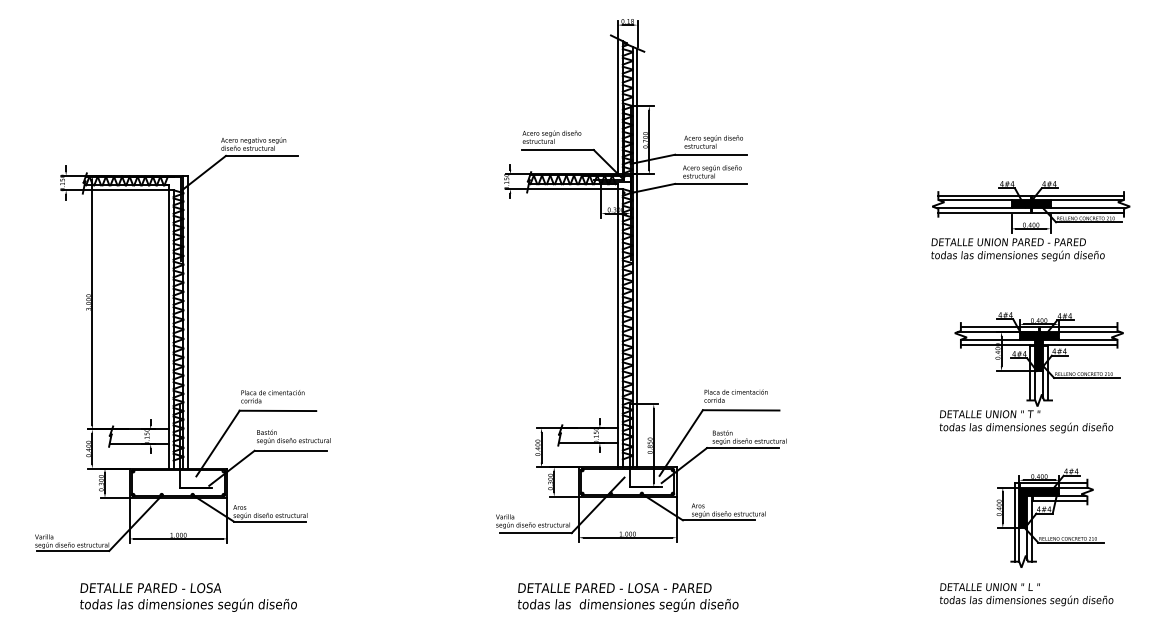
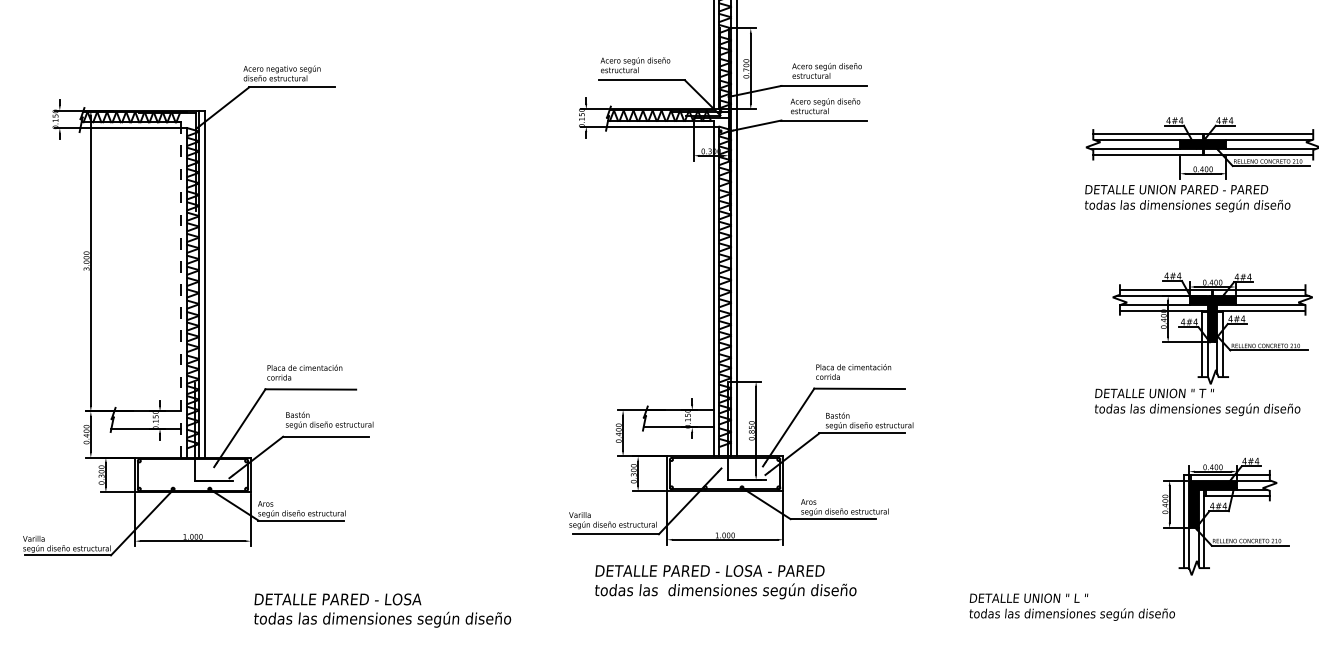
line: (168, 328) -> (181, 291), solid -> dashed
text: (1026, 594) -> (1072, 607), moved
text: (188, 597) -> (382, 610), moved
text: (627, 597) -> (724, 582), moved

